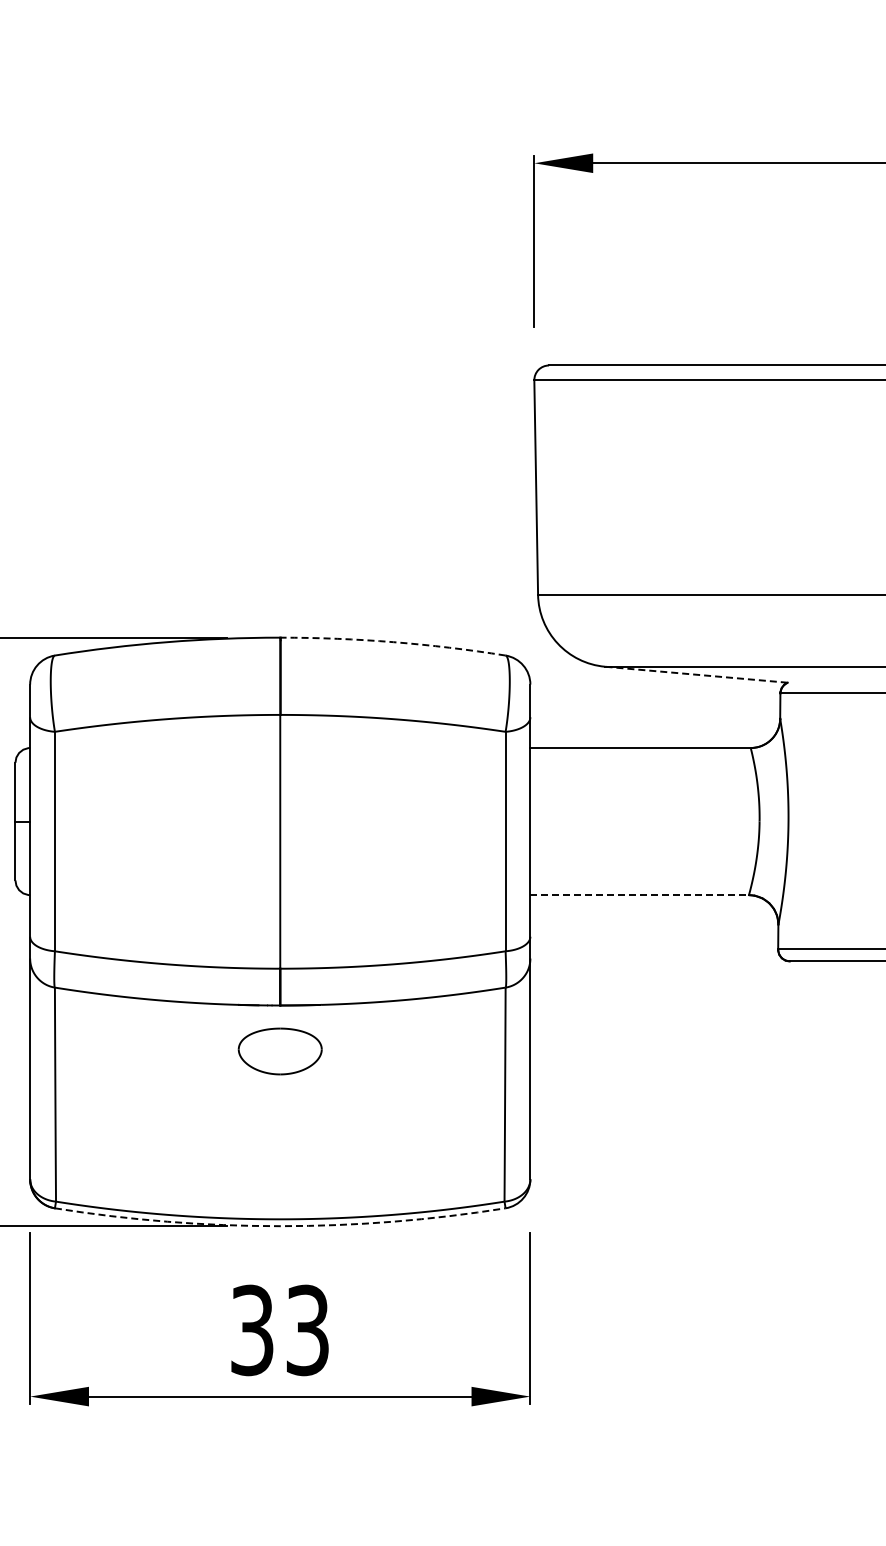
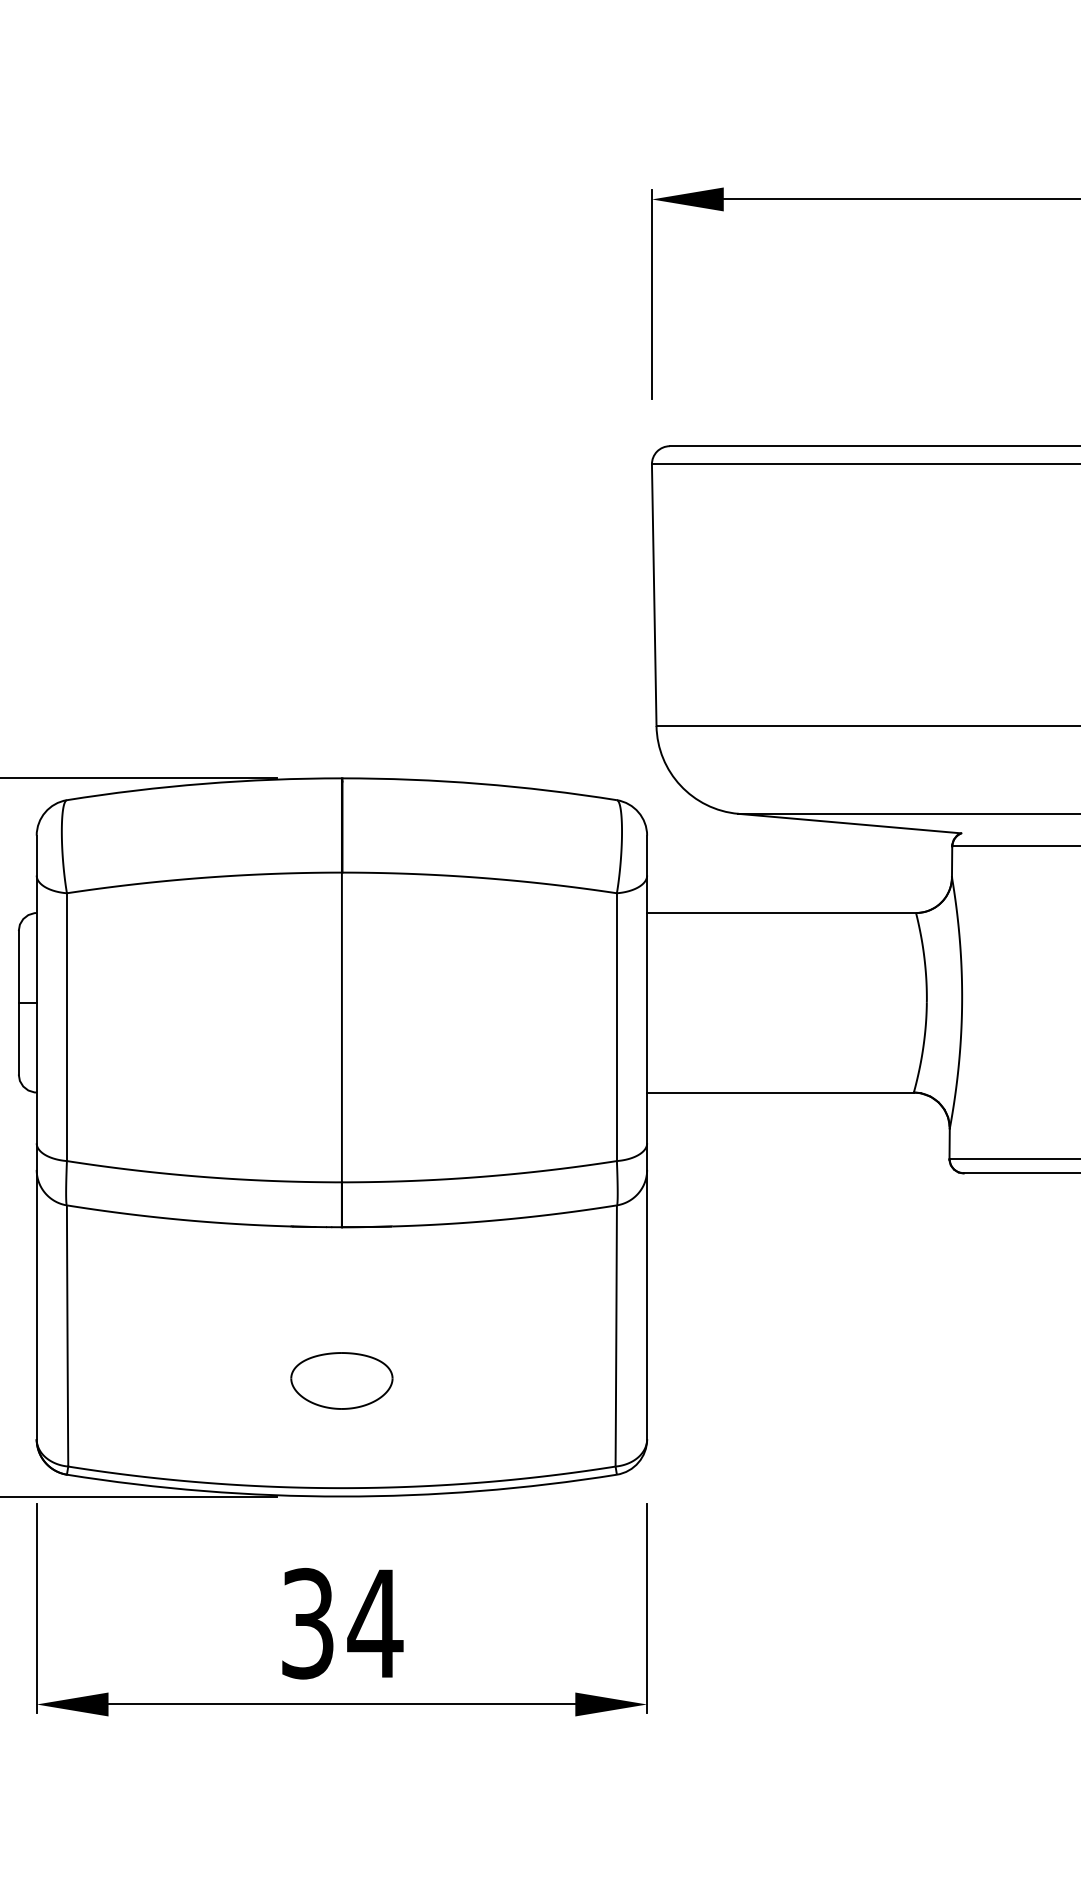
arc: (393, 642) -> (480, 784), dashed -> solid
line: (696, 674) -> (849, 823), dashed -> solid
line: (640, 895) -> (781, 1092), dashed -> solid
part: (279, 1051) -> (340, 1380), moved
arc: (280, 1226) -> (342, 1496), dashed -> solid
text: (307, 1330) -> (375, 1623), 33 -> 34

